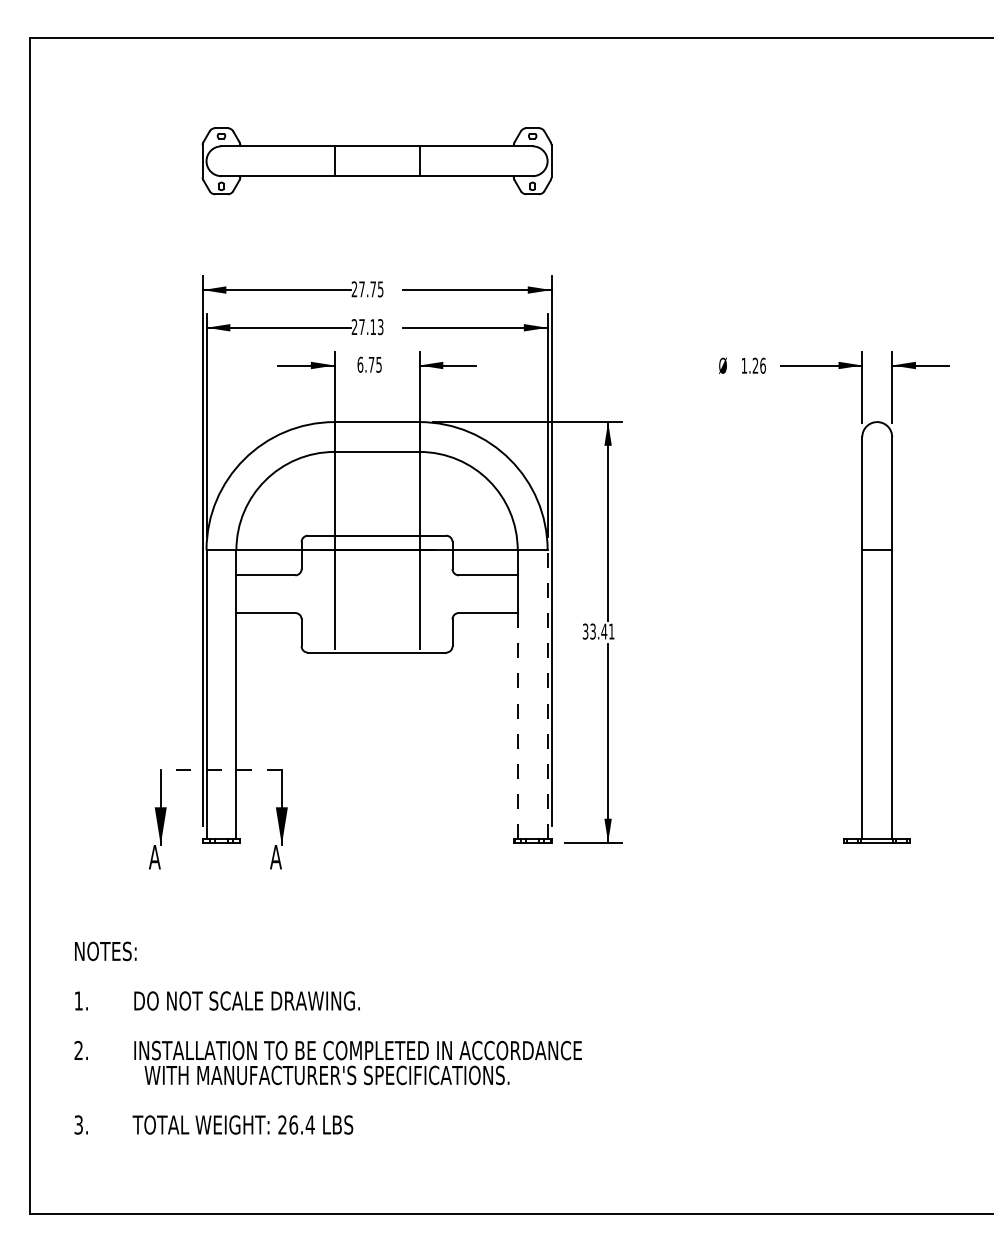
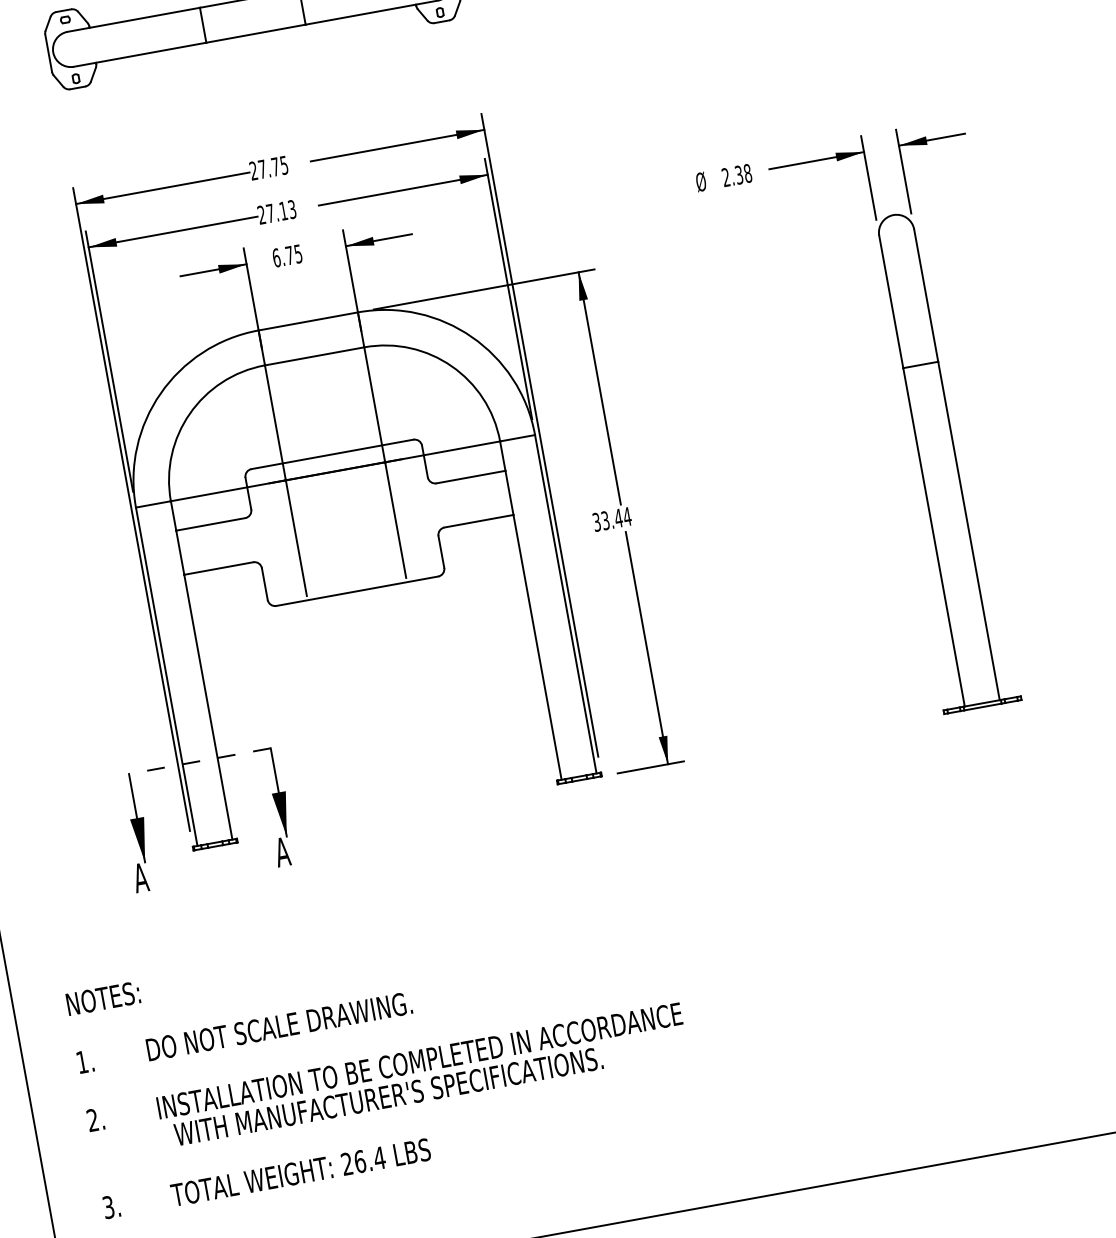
text: (753, 365) -> (736, 175), 1.26 -> 2.38
text: (611, 631) -> (627, 516), 33.41 -> 33.44
line: (547, 694) -> (565, 603), dashed -> solid
line: (517, 726) -> (537, 647), dashed -> solid

